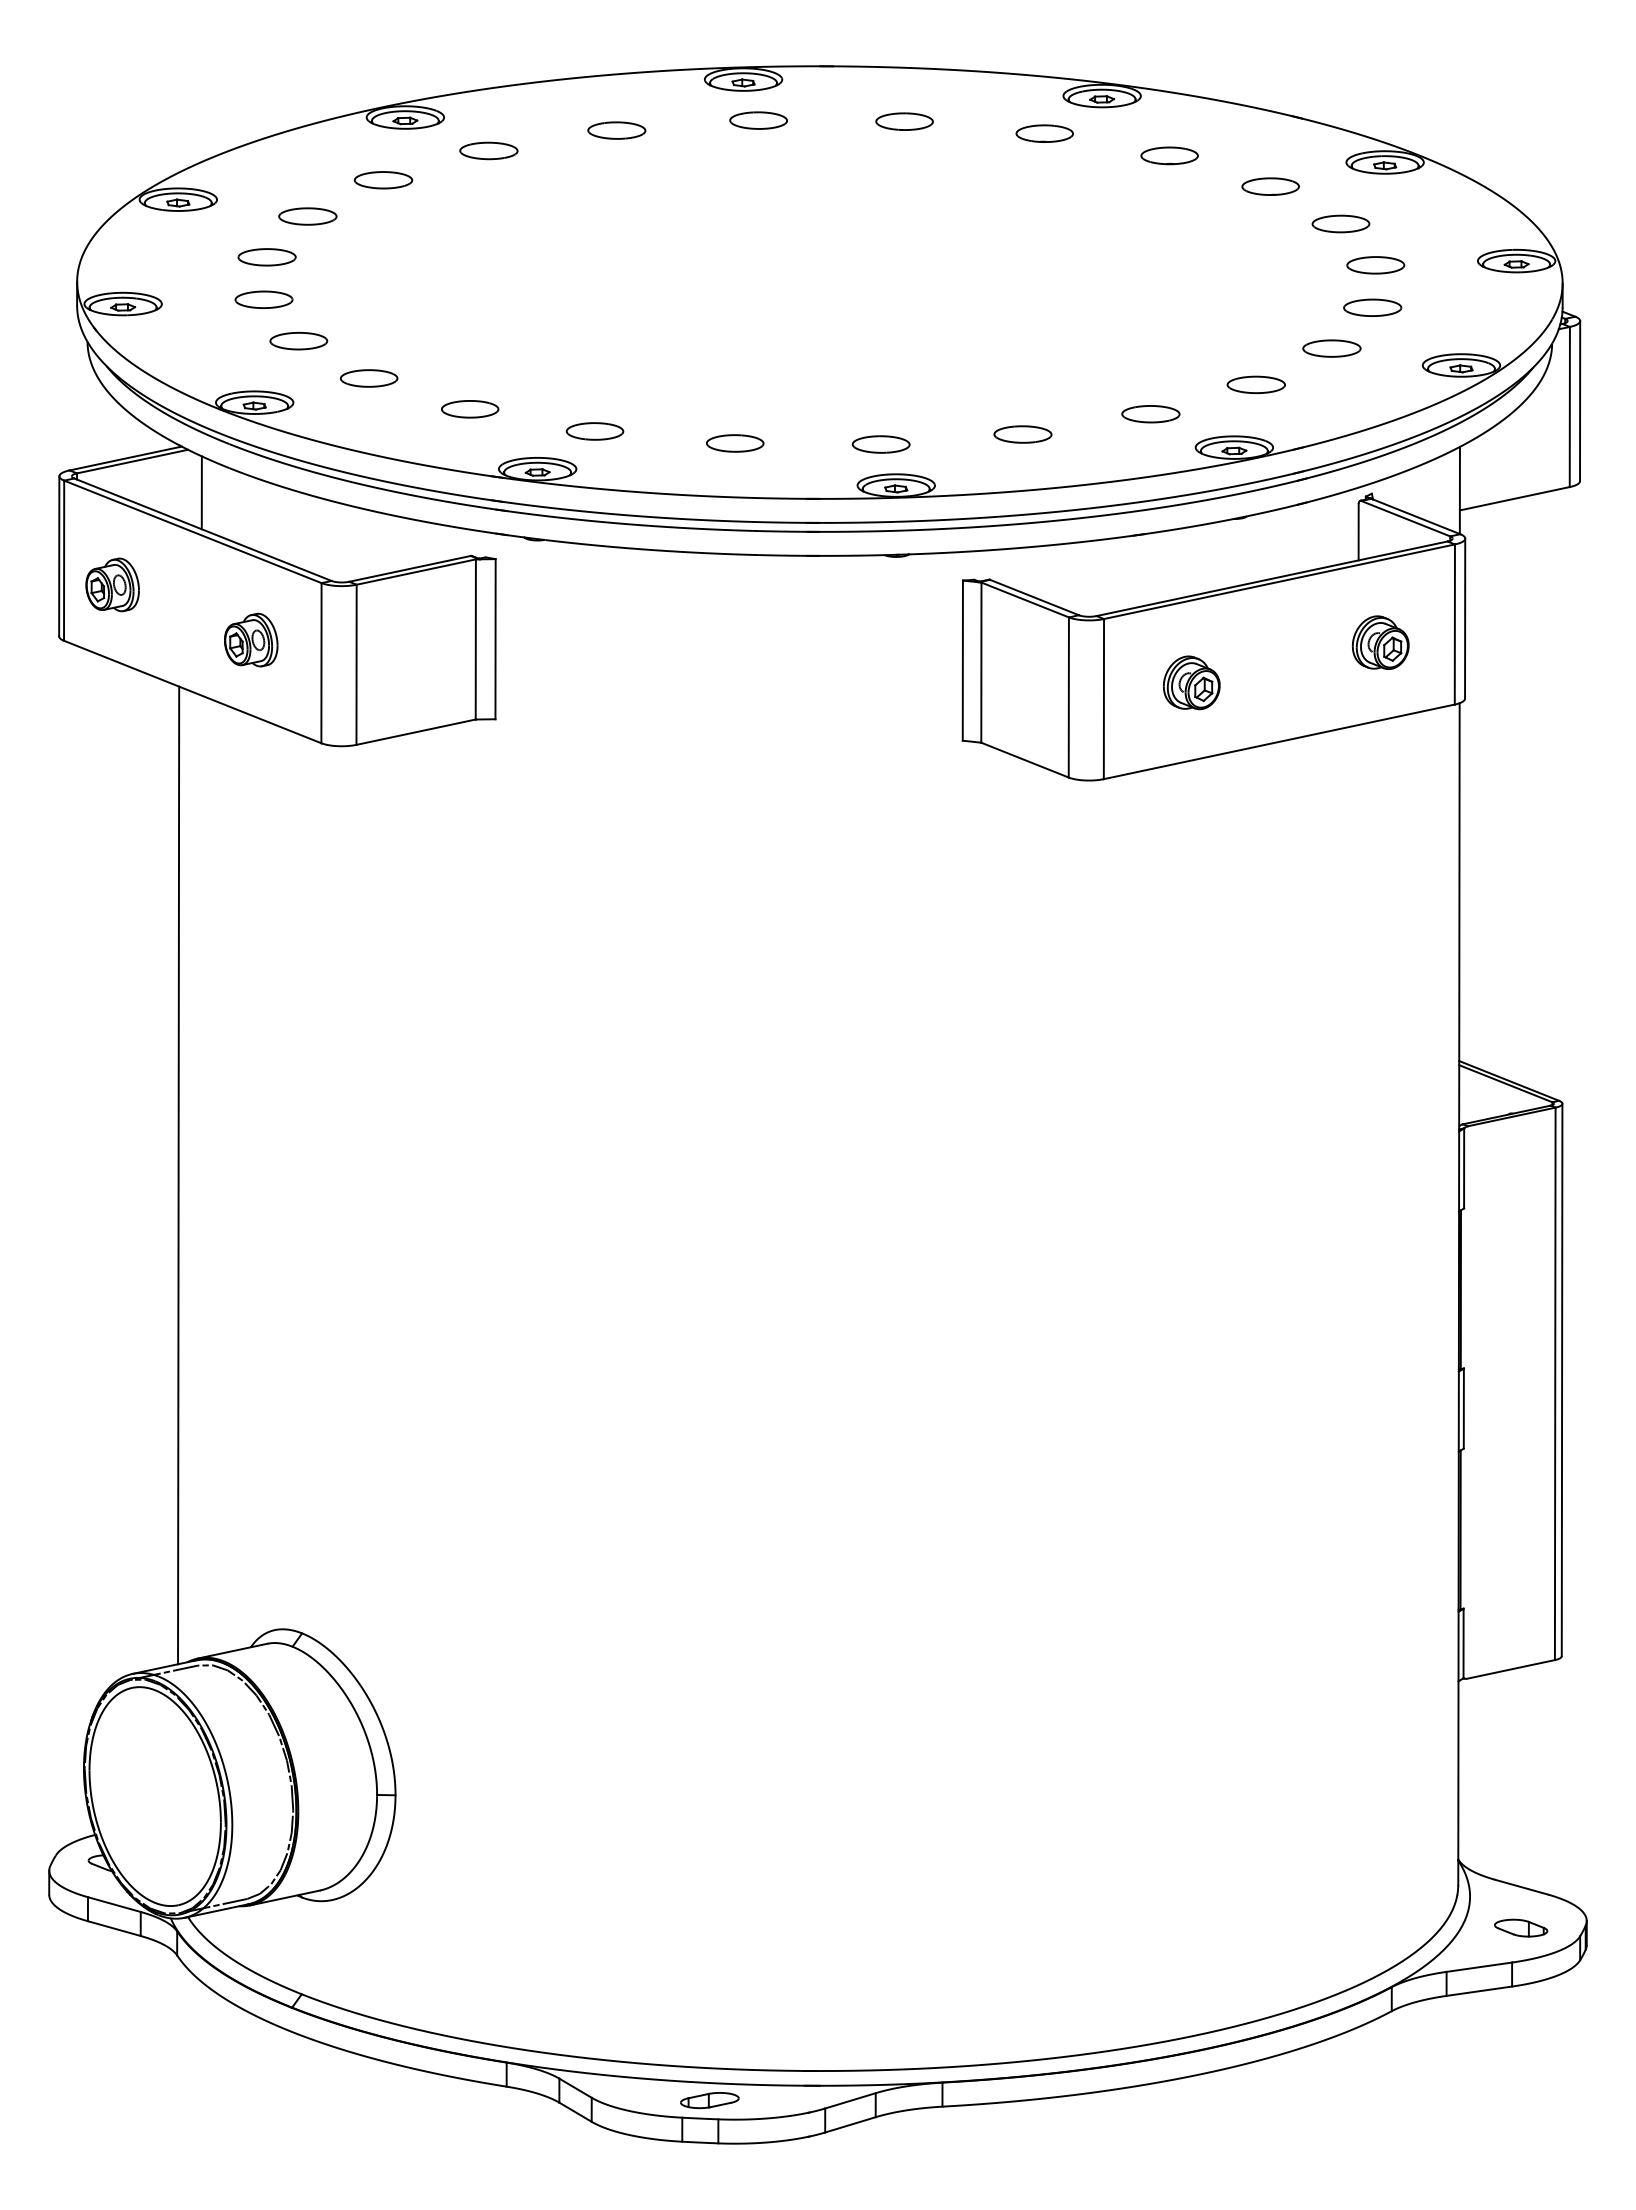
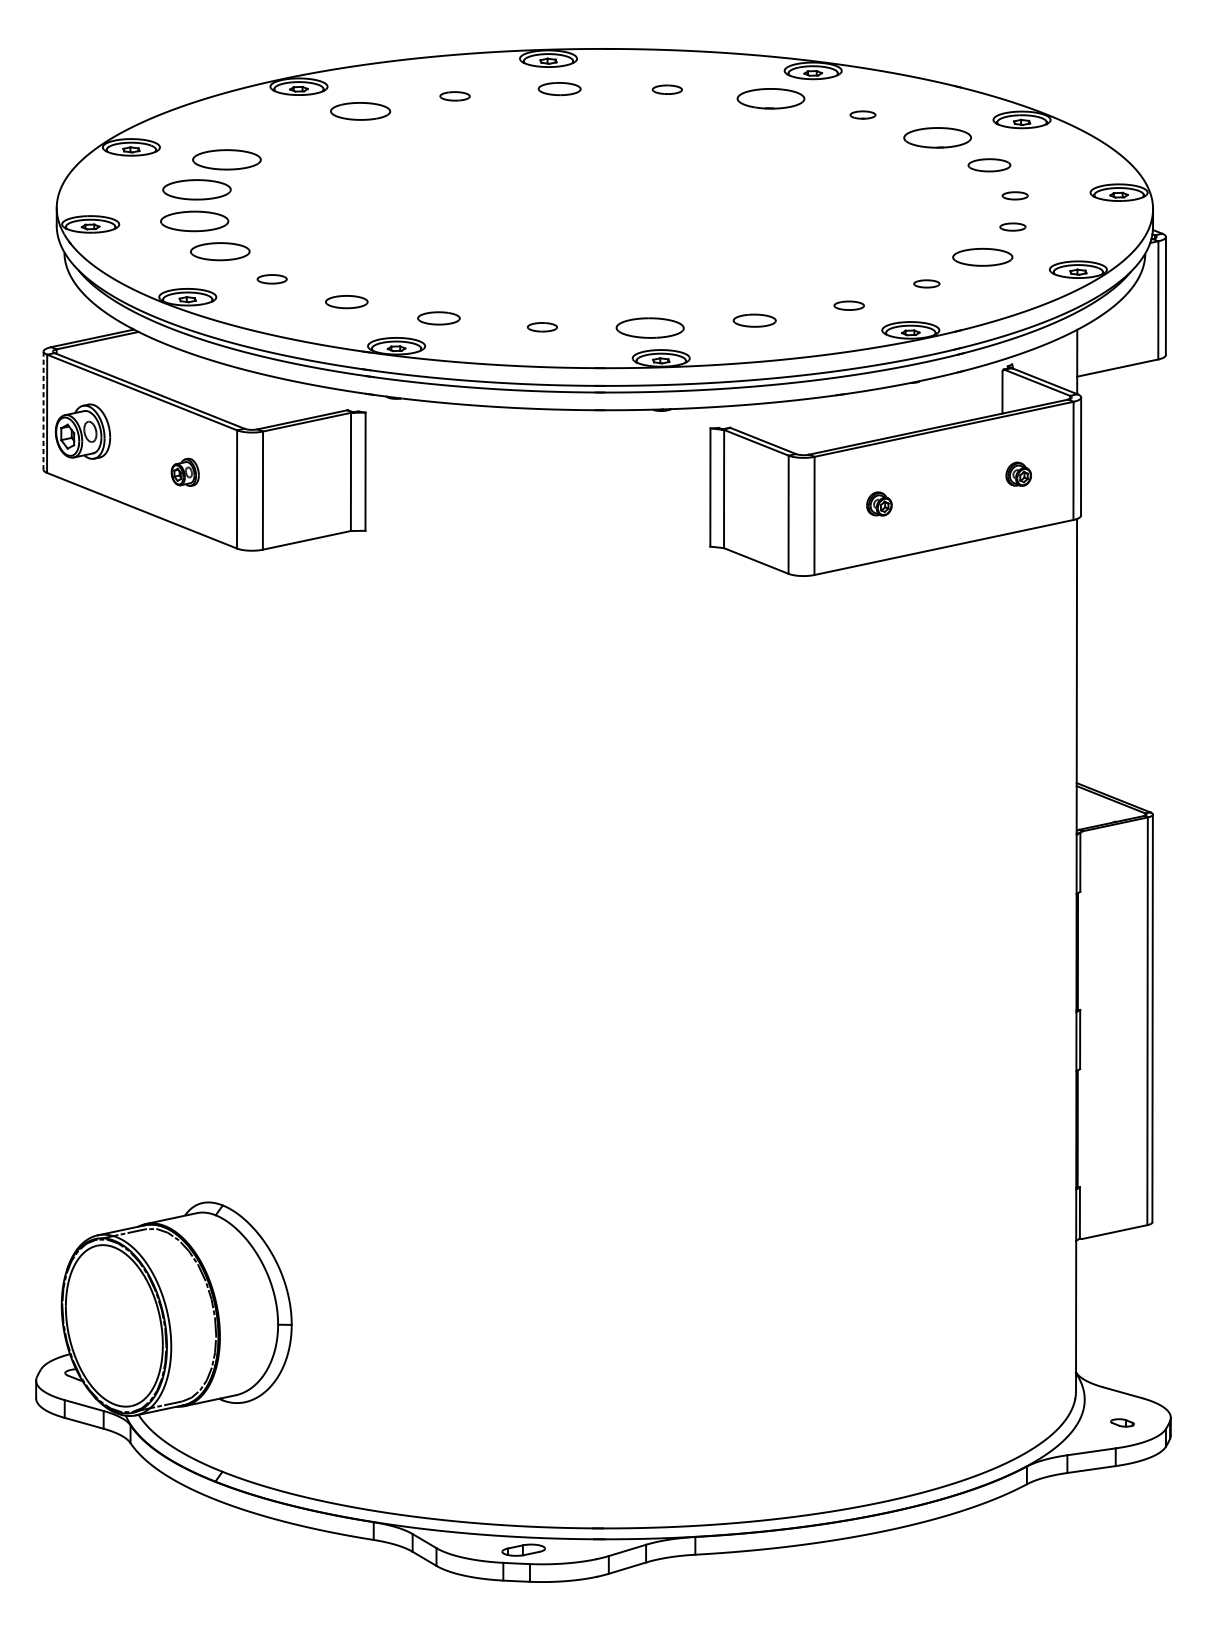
part: (904, 121) -> (667, 89), size x0.7
part: (616, 130) -> (454, 96), size x0.7
part: (1044, 133) -> (770, 98), size x1.6
part: (488, 150) -> (360, 111), size x1.4
part: (1169, 155) -> (862, 114), size x0.6
part: (383, 180) -> (282, 133), removed
part: (1270, 186) -> (937, 137), size x1.6
part: (307, 216) -> (226, 159), size x1.6
part: (266, 257) -> (196, 190), size x1.6
part: (1375, 265) -> (1014, 195), size x0.6
part: (263, 299) -> (194, 221), size x1.6
part: (1372, 307) -> (1012, 226), size x0.6
part: (298, 341) -> (220, 252), size x1.4
part: (1331, 348) -> (982, 257), size x1.4
part: (368, 378) -> (271, 279), size x0.7
part: (1255, 384) -> (926, 283), size x0.6
part: (1150, 414) -> (848, 305), size x0.7
part: (735, 443) -> (542, 327), size x0.7
part: (880, 444) -> (649, 328), size x1.6
line: (201, 492) -> (148, 363), removed
line: (59, 556) -> (43, 410), solid -> dashed
part: (112, 584) -> (82, 431), size x1.4
part: (251, 639) -> (185, 471), size x0.7
part: (1380, 642) -> (1018, 474), size x0.6
part: (1191, 682) -> (879, 503), size x0.6
line: (178, 1175) -> (131, 867), removed
part: (1521, 1927) -> (1122, 1422), size x0.6

